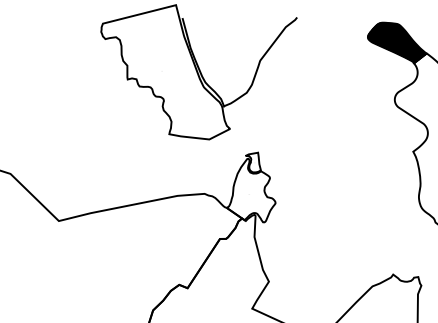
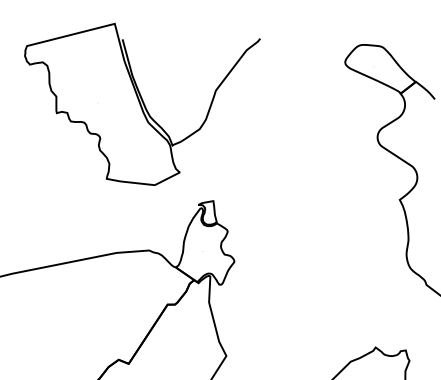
hatch: (396, 42) -> (379, 68), removed

